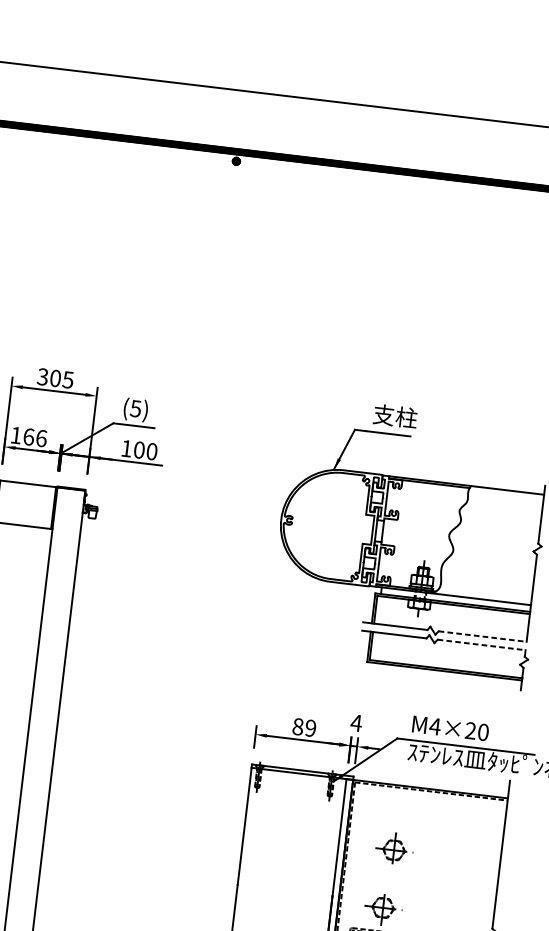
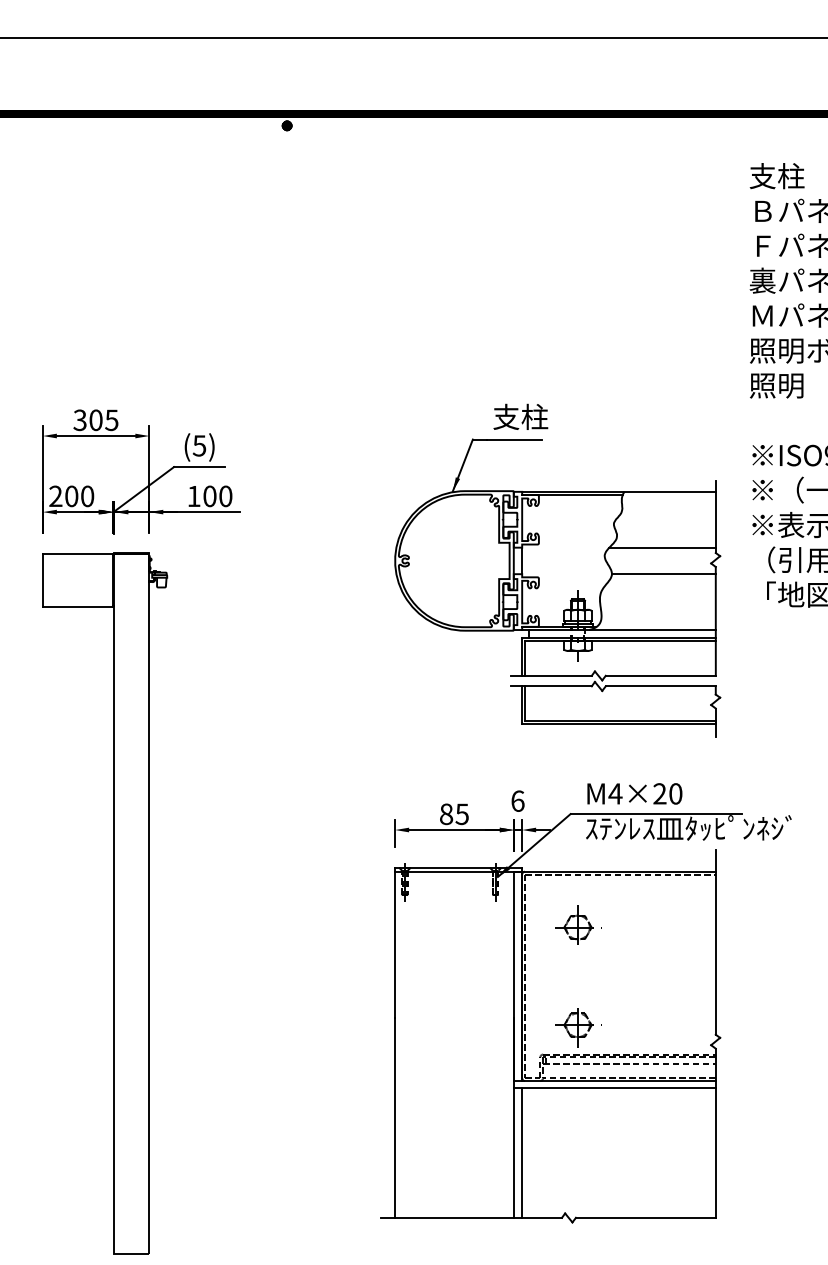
text: (28, 437) -> (71, 496), 166 -> 200
line: (496, 534) -> (662, 547), added
line: (494, 555) -> (663, 574), added
line: (483, 636) -> (661, 675), dashed -> solid
line: (482, 645) -> (661, 686), dashed -> solid
text: (356, 722) -> (517, 800), 4 -> 6
text: (310, 727) -> (461, 813), 89 -> 85
part: (394, 847) -> (578, 924), moved

